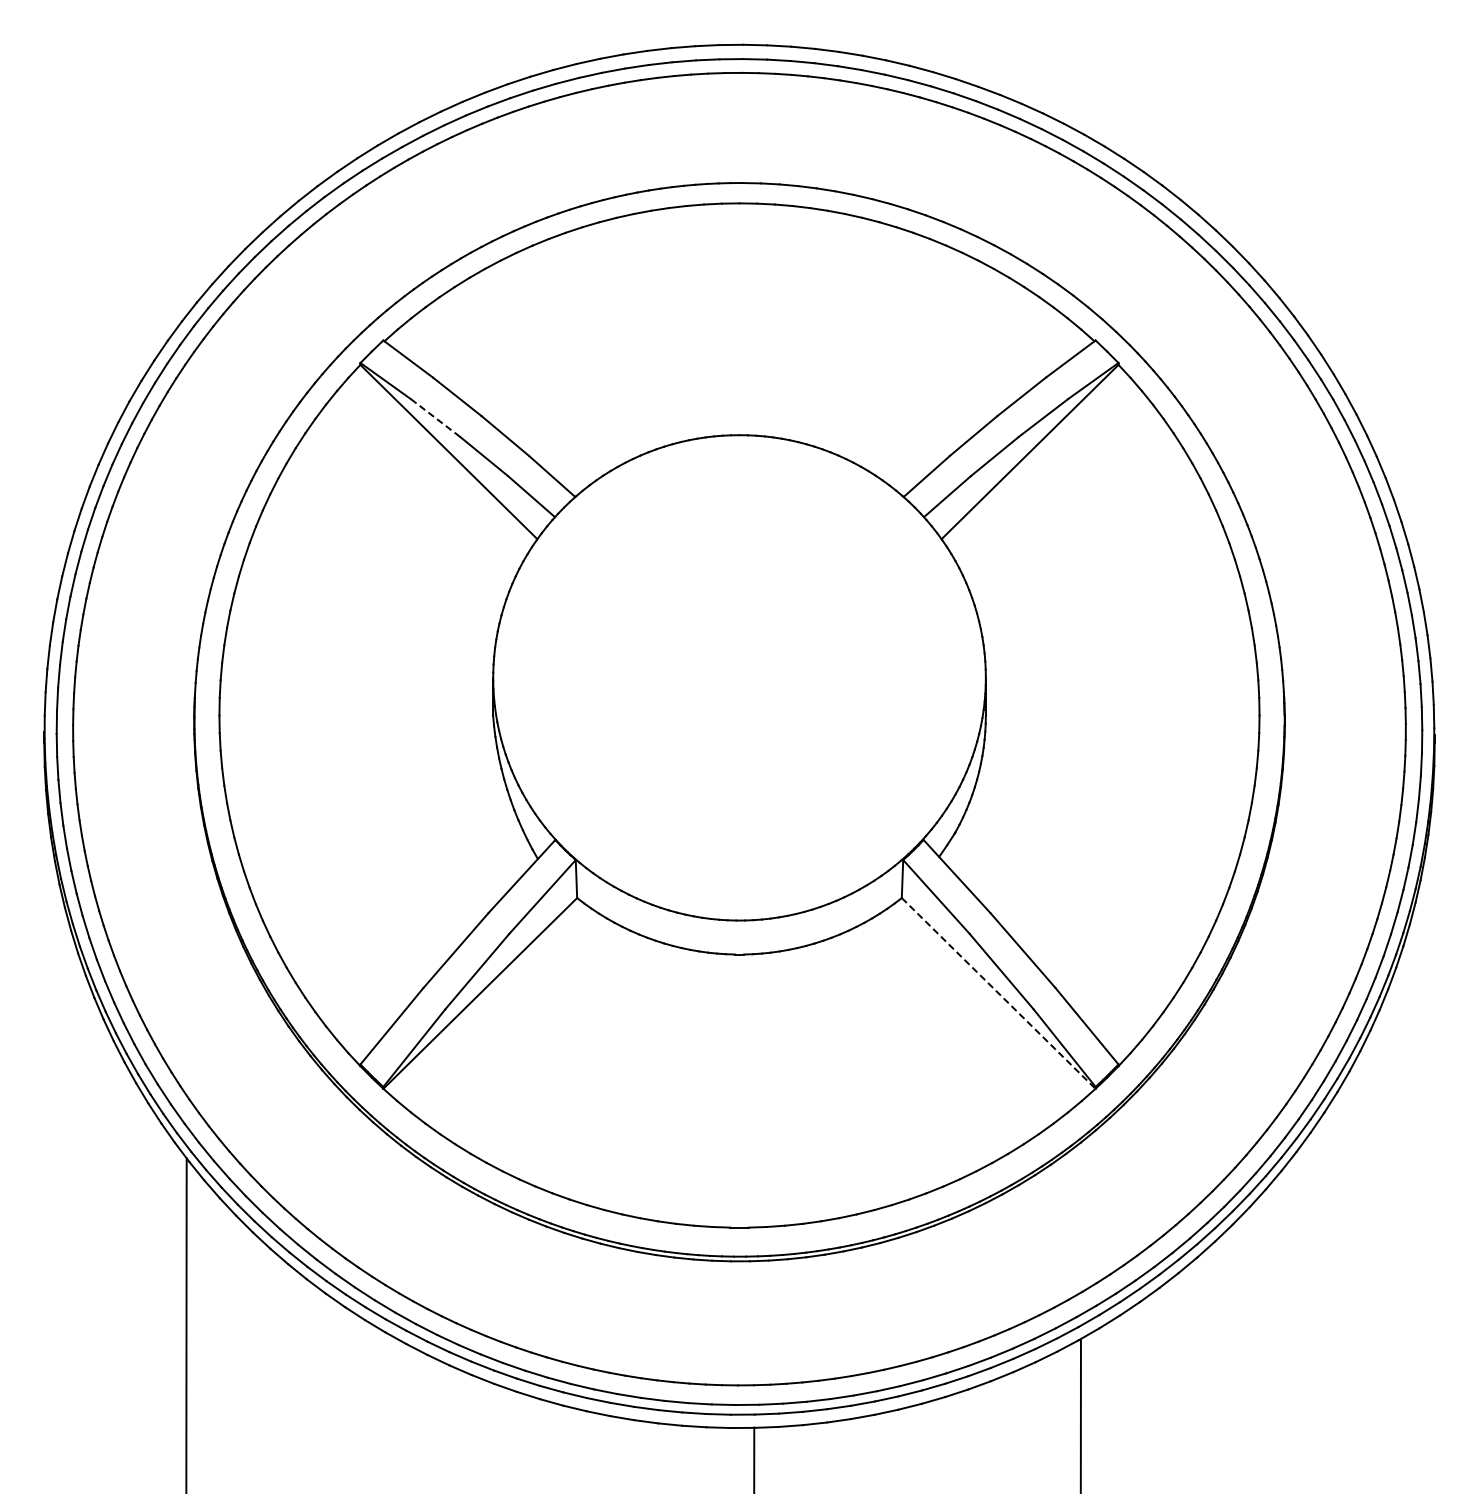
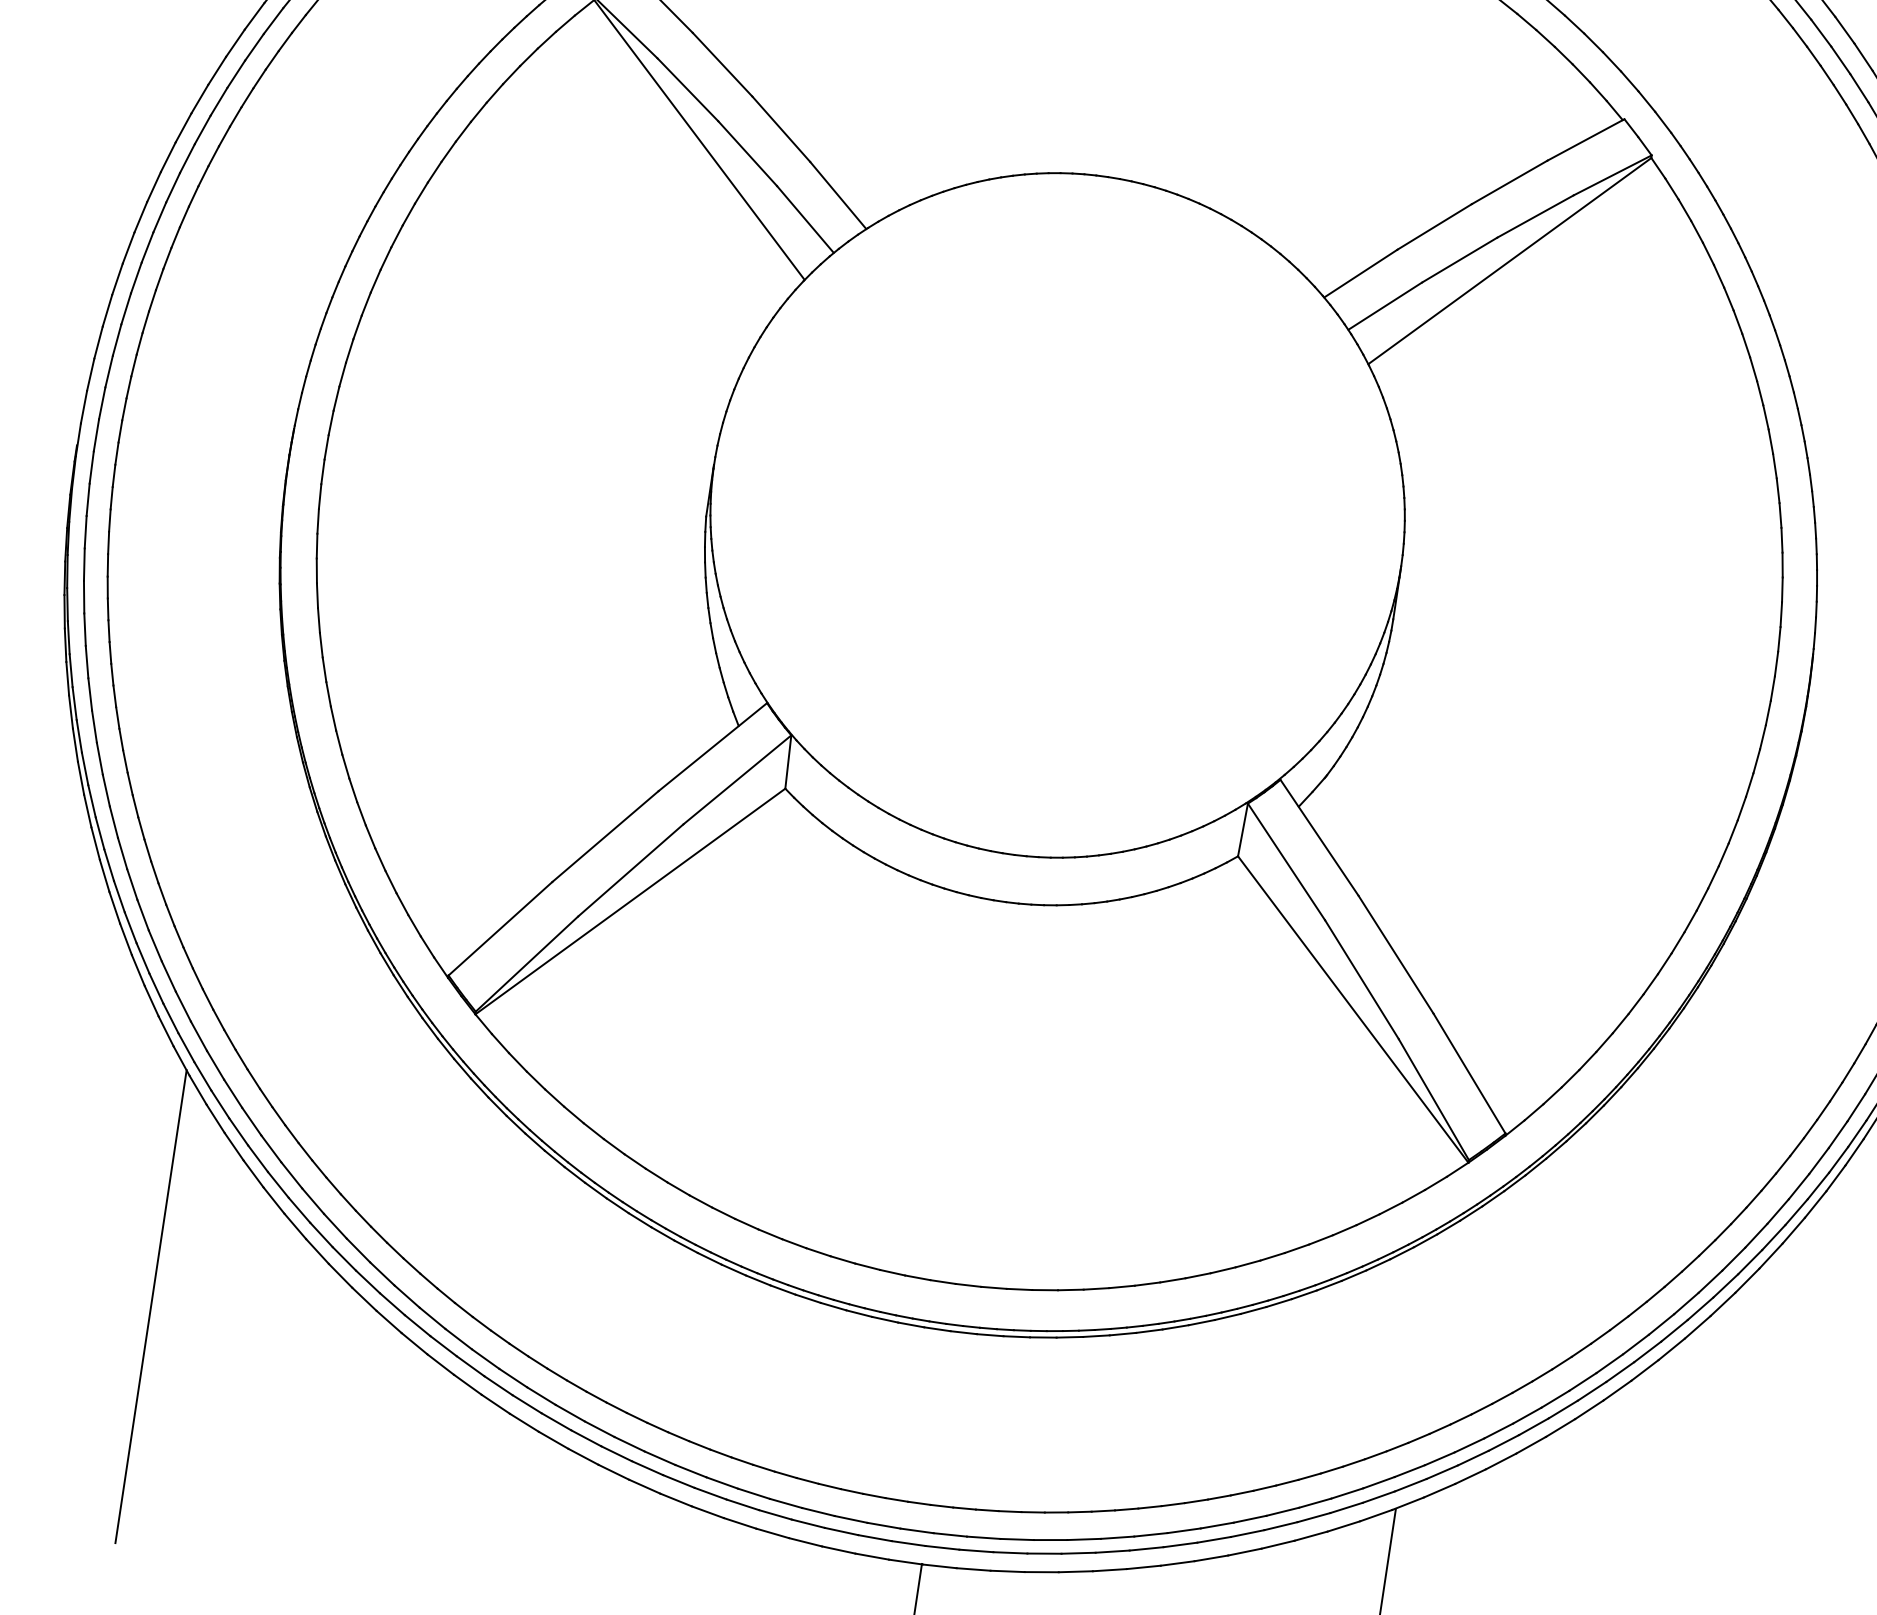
line: (435, 418) -> (687, 90), dashed -> solid
line: (998, 993) -> (1352, 1009), dashed -> solid

